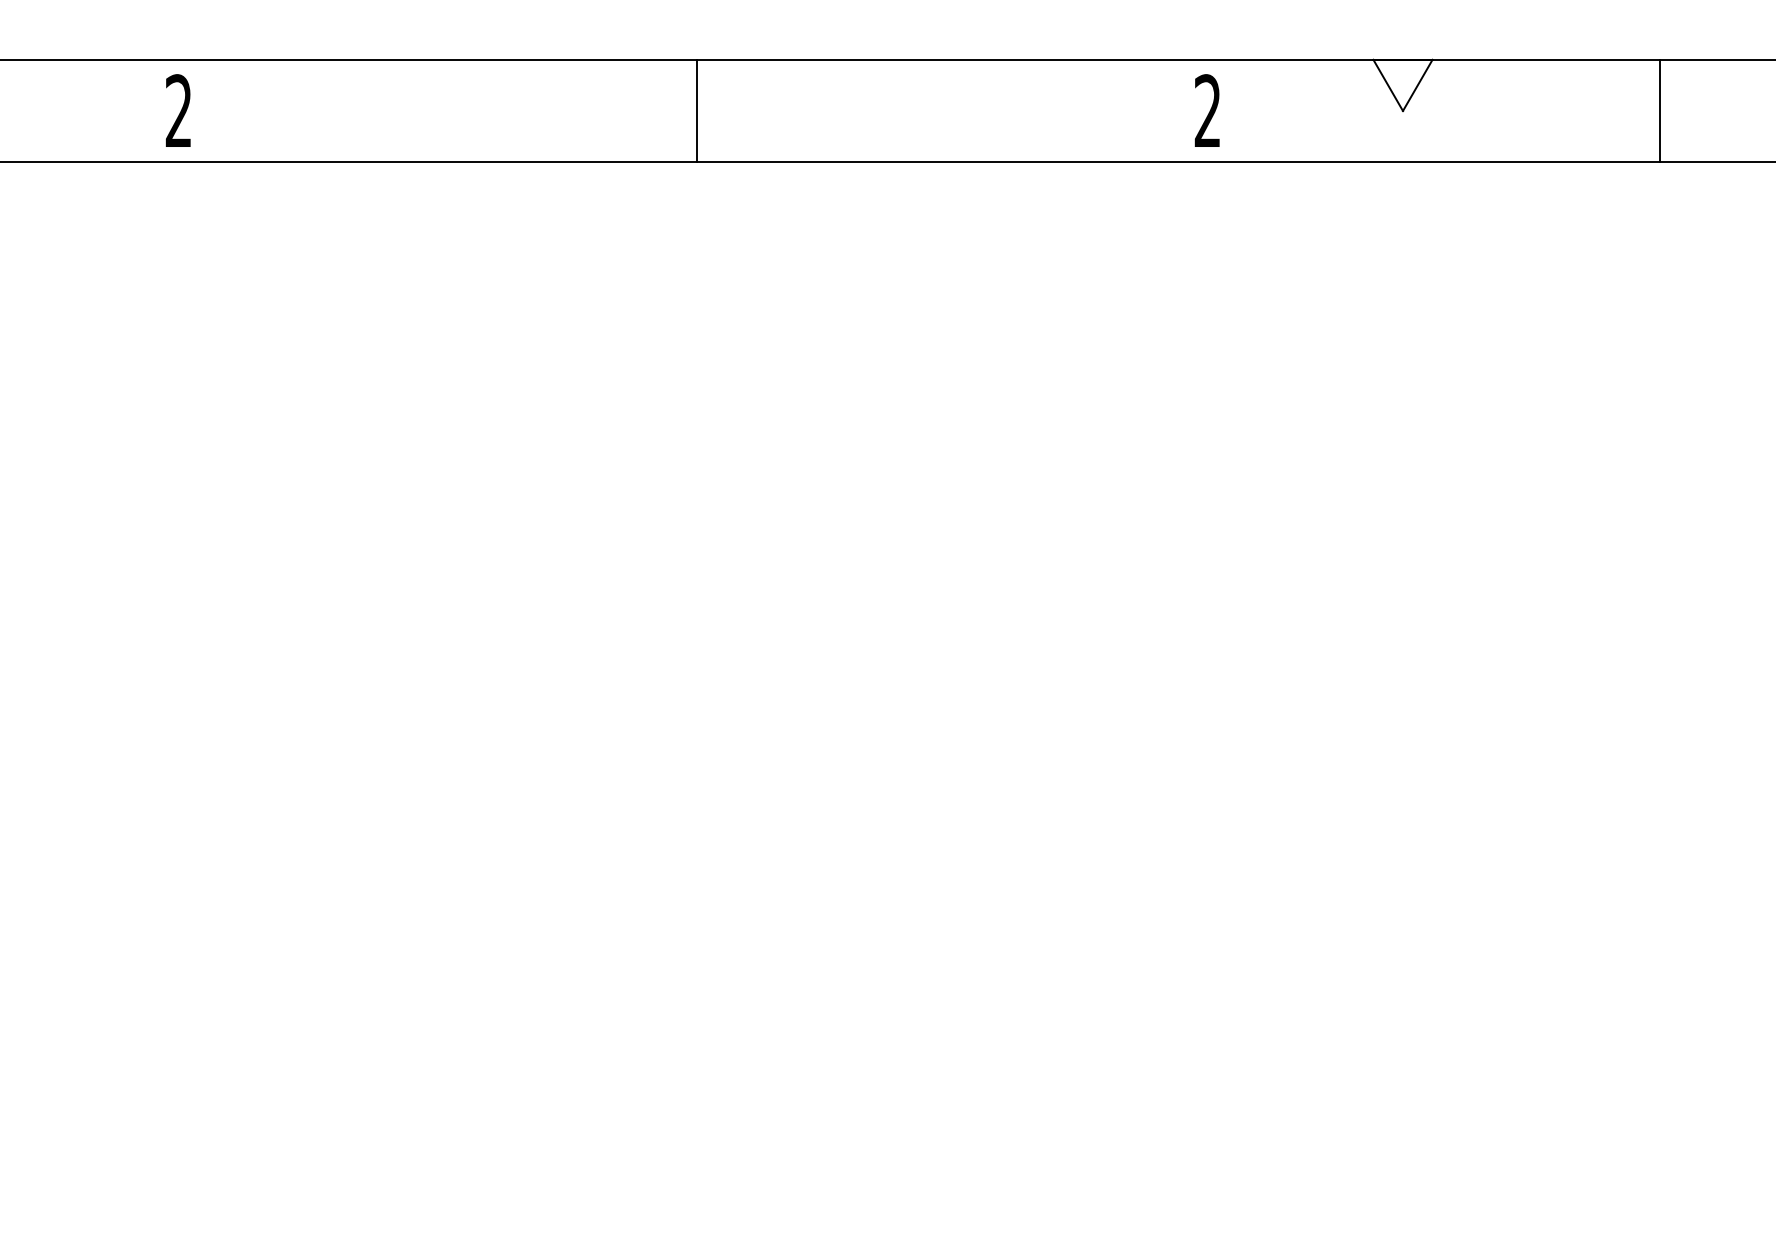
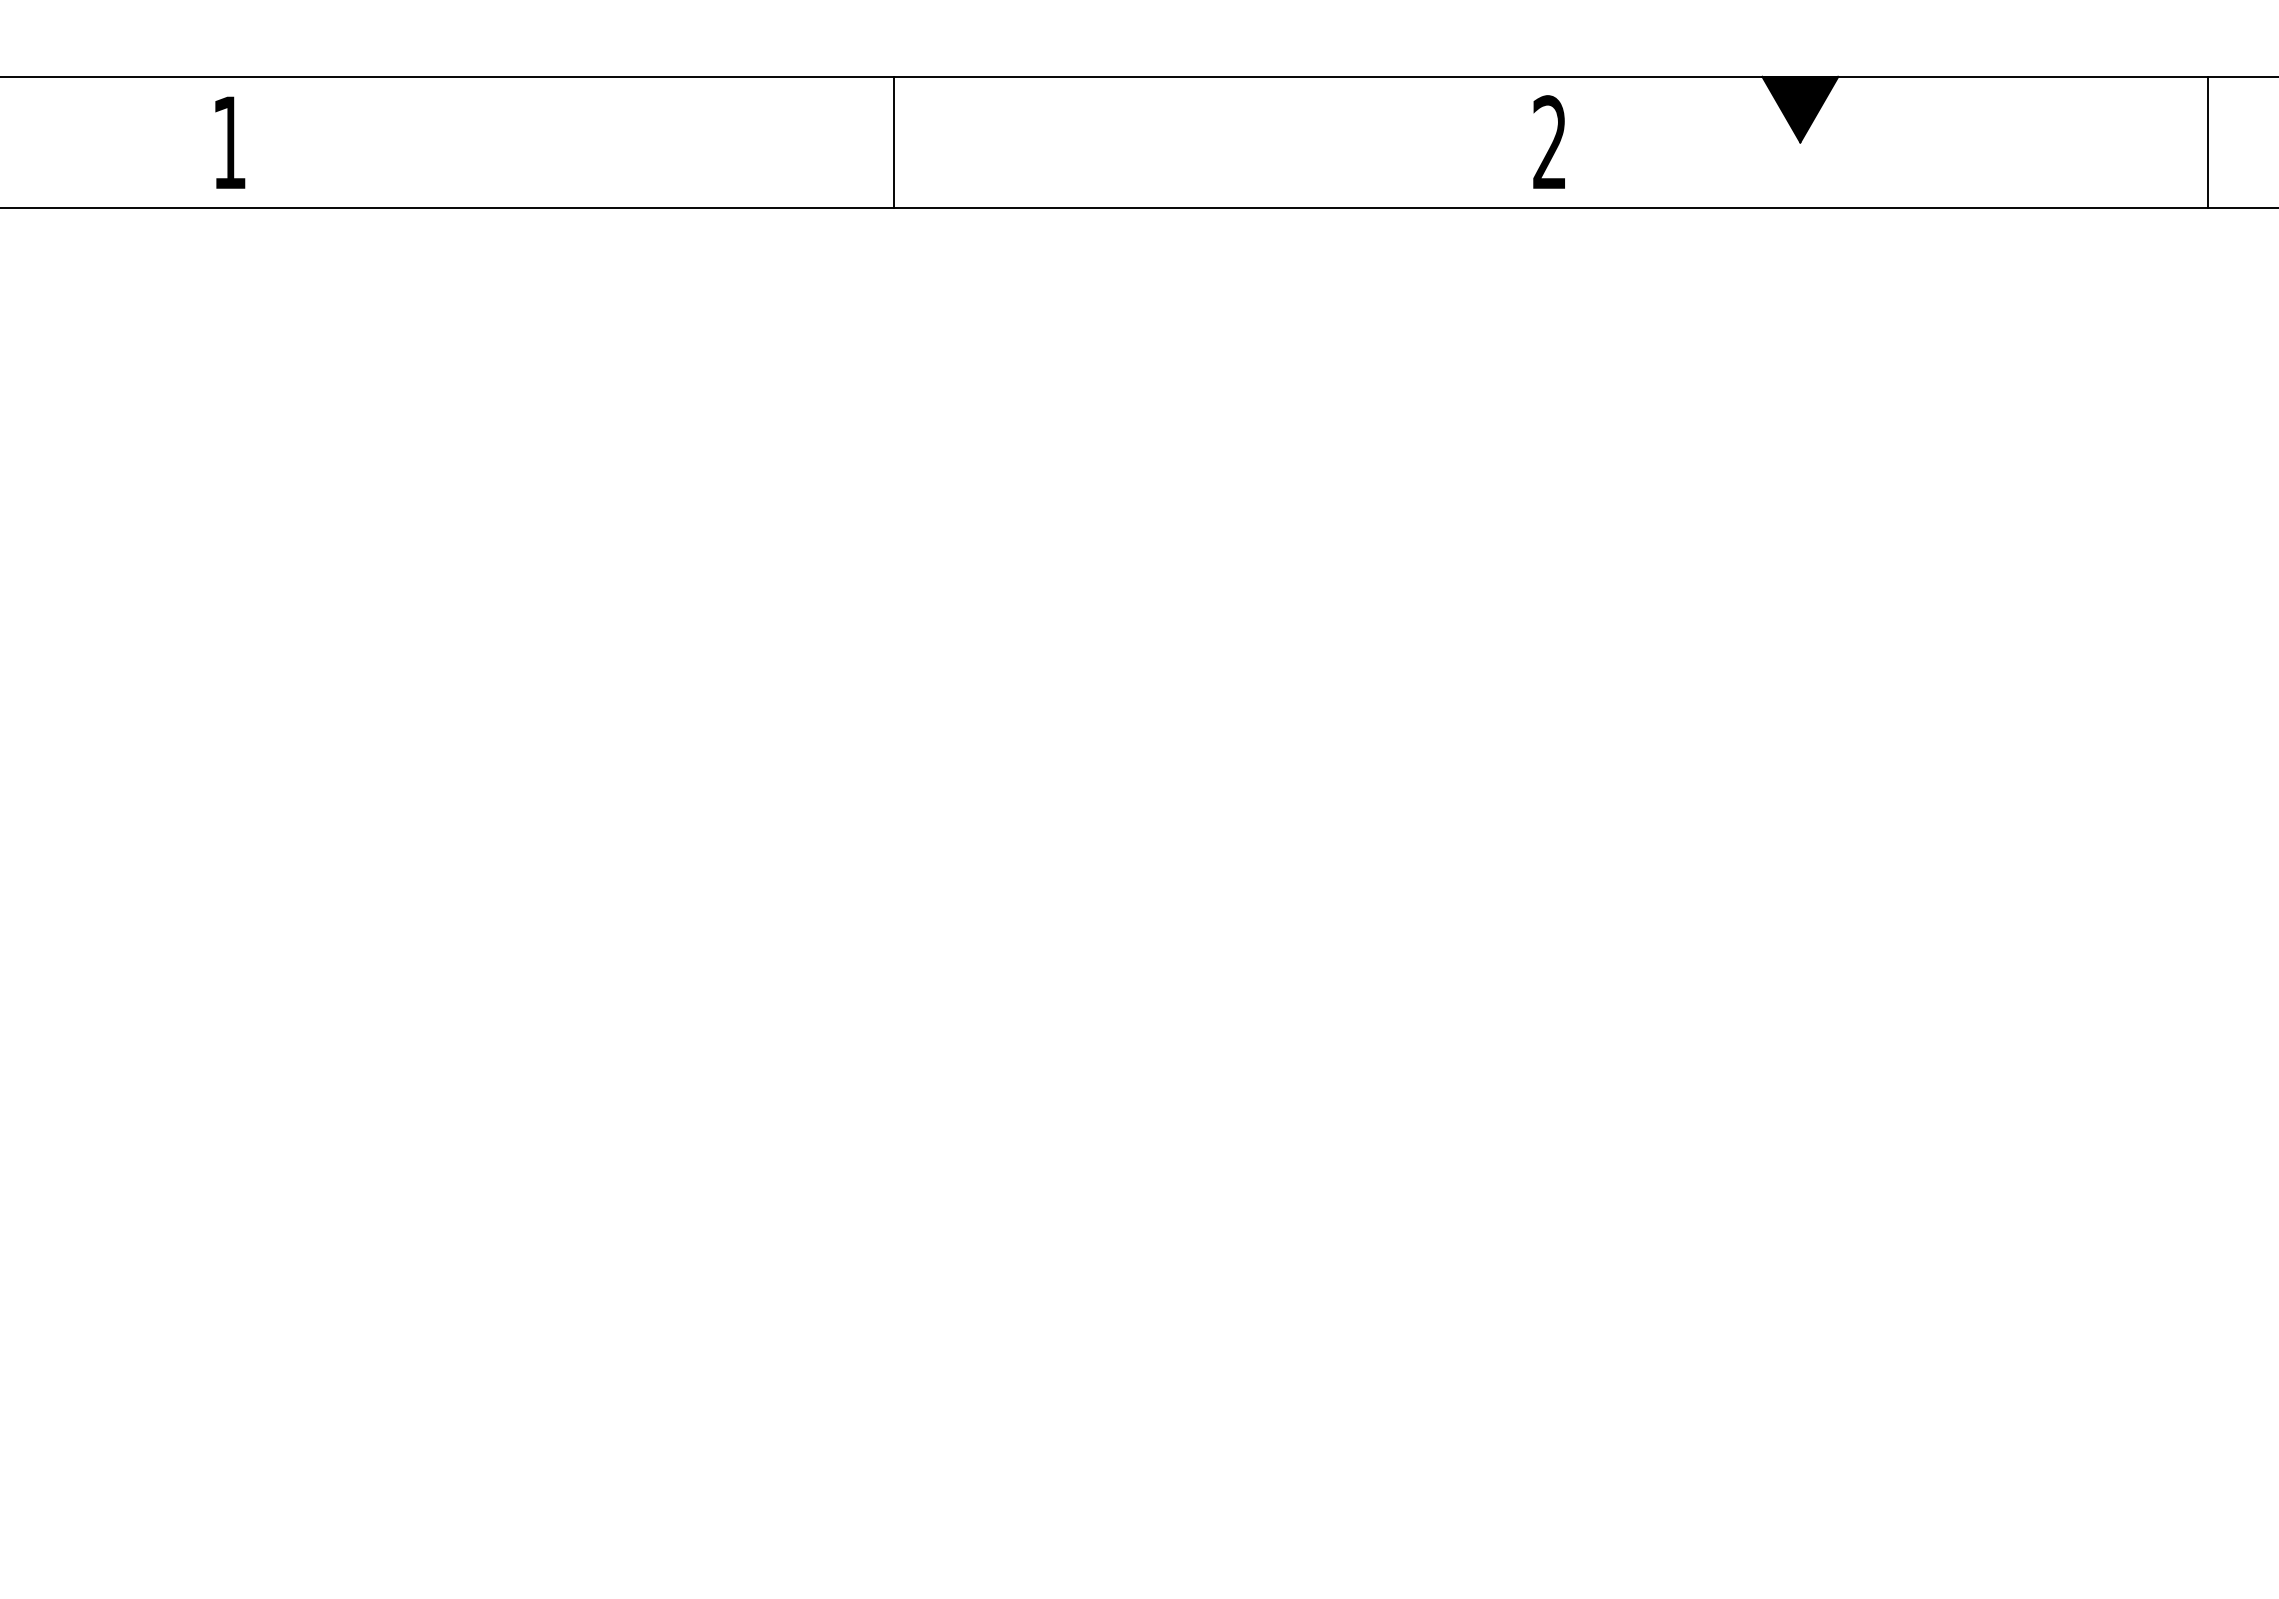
fill: (1403, 85) -> (1800, 109), added
text: (178, 110) -> (228, 141), 2 -> 1
line: (1659, 110) -> (2207, 142), moved

